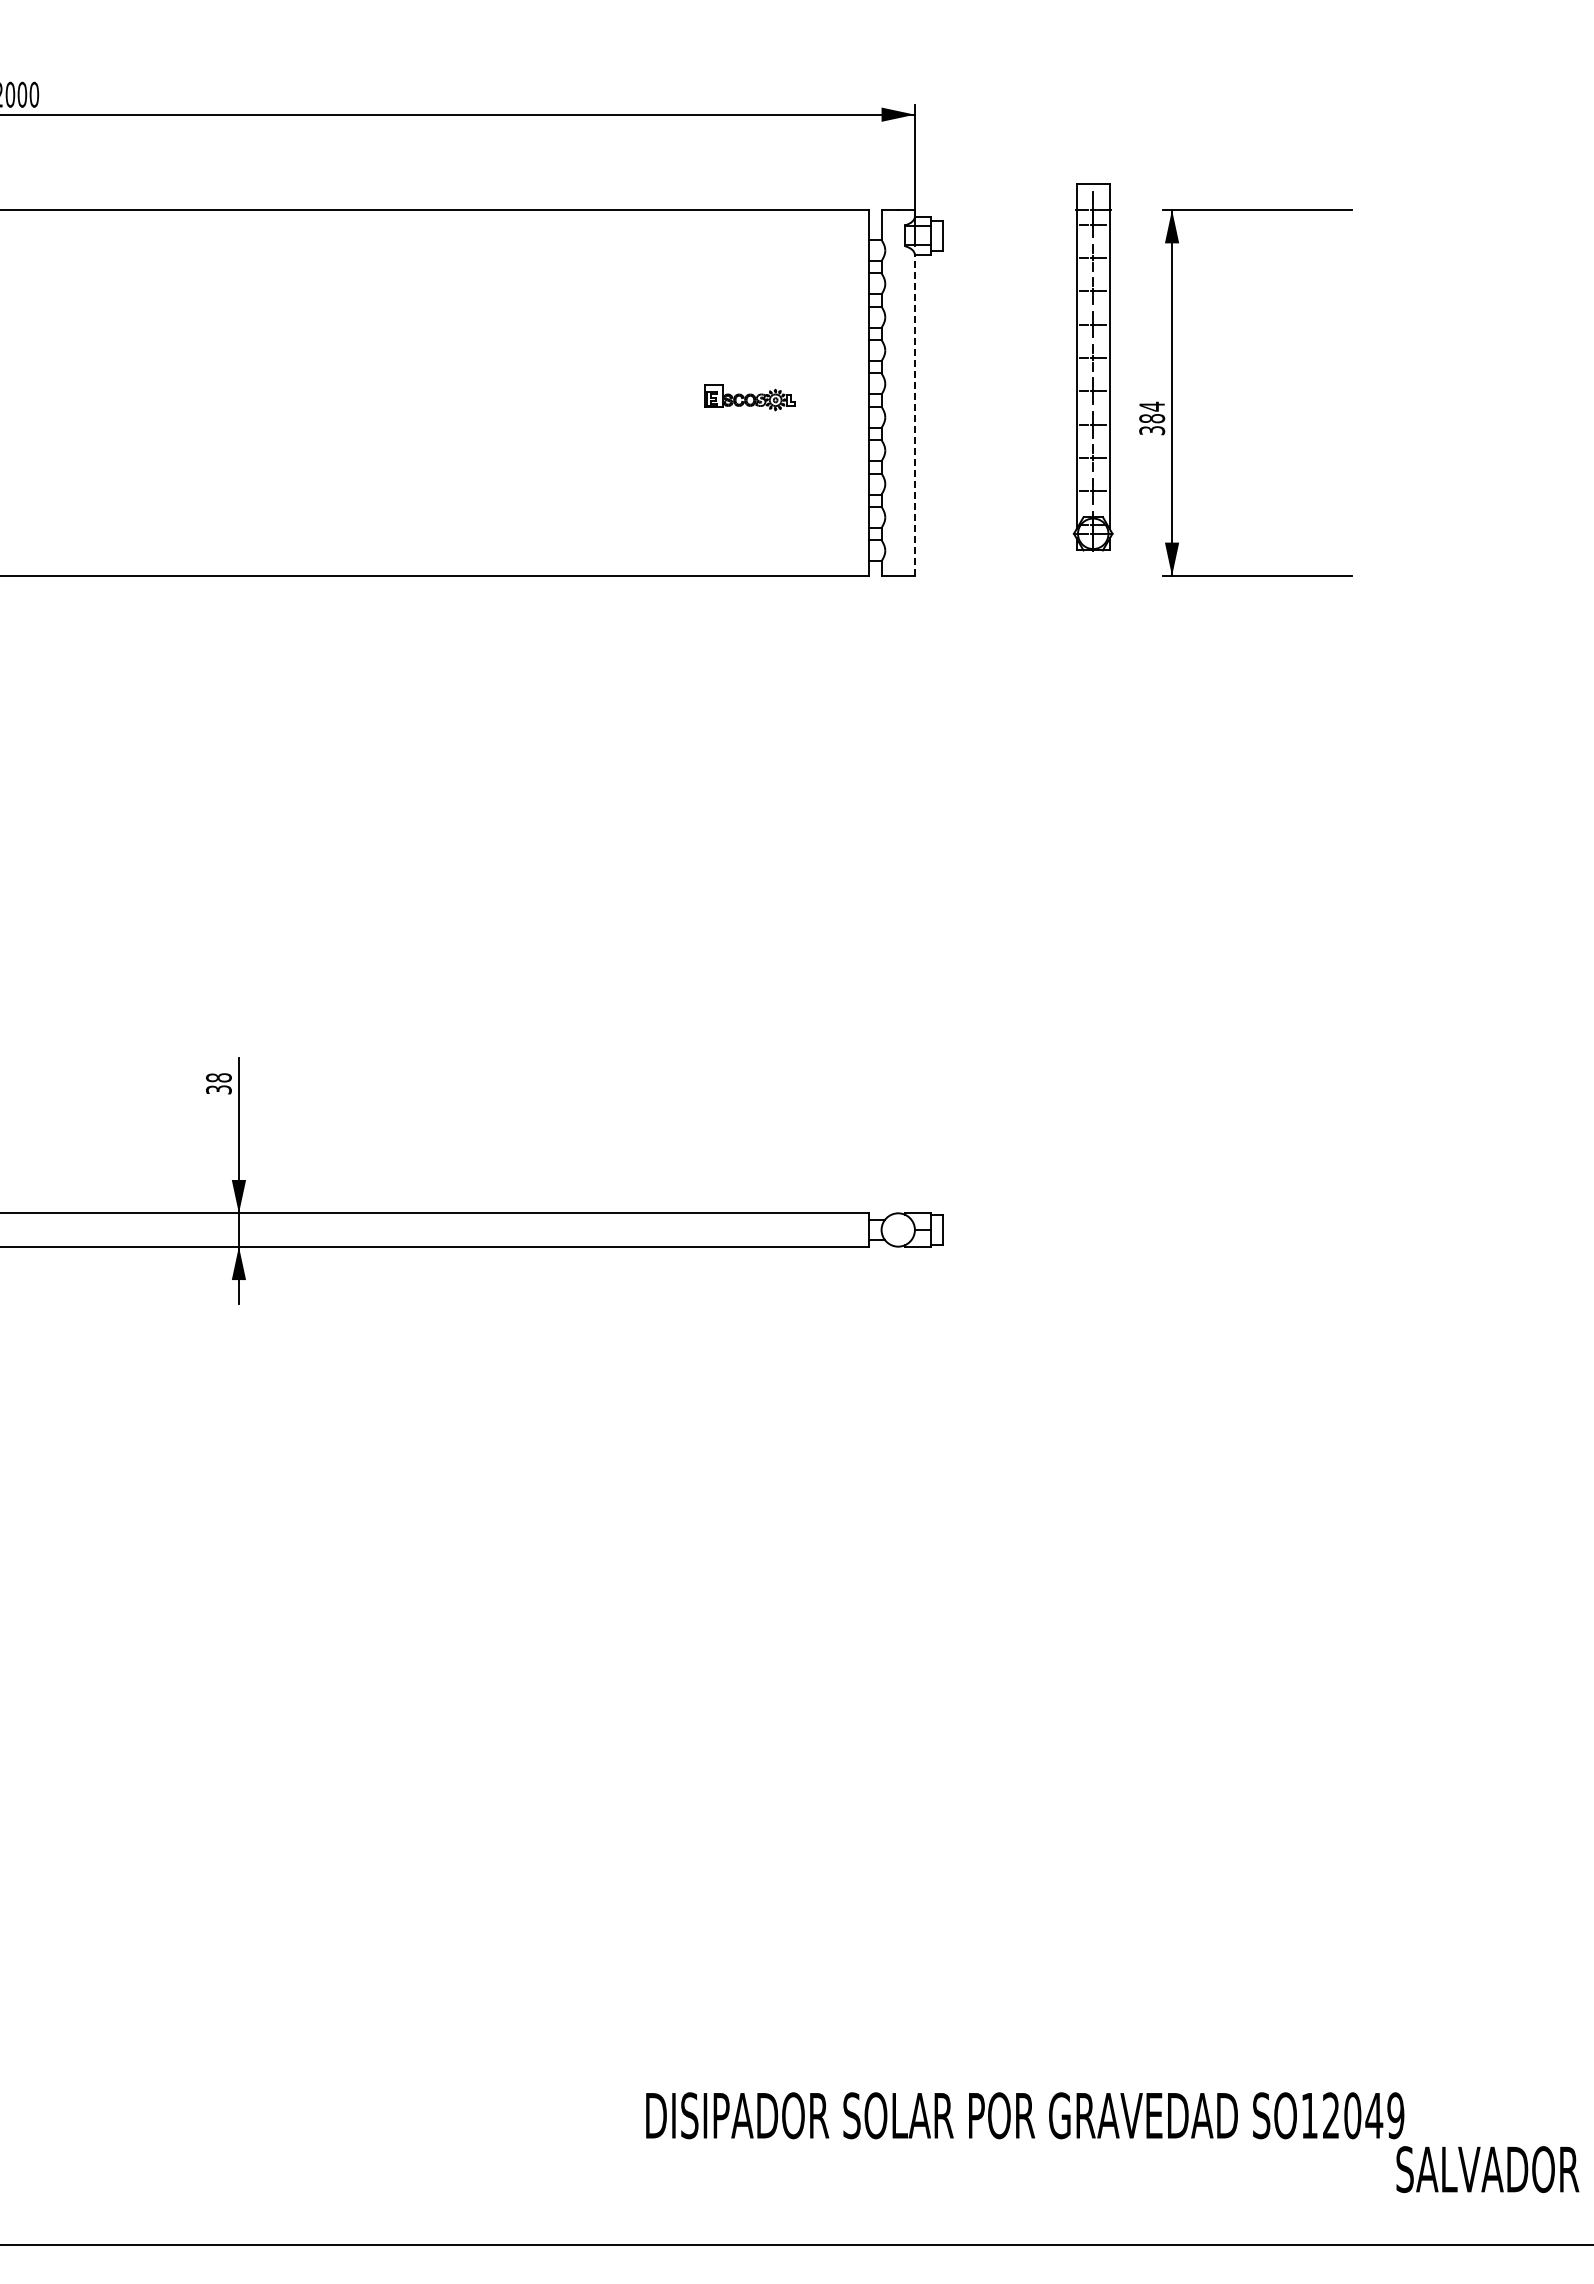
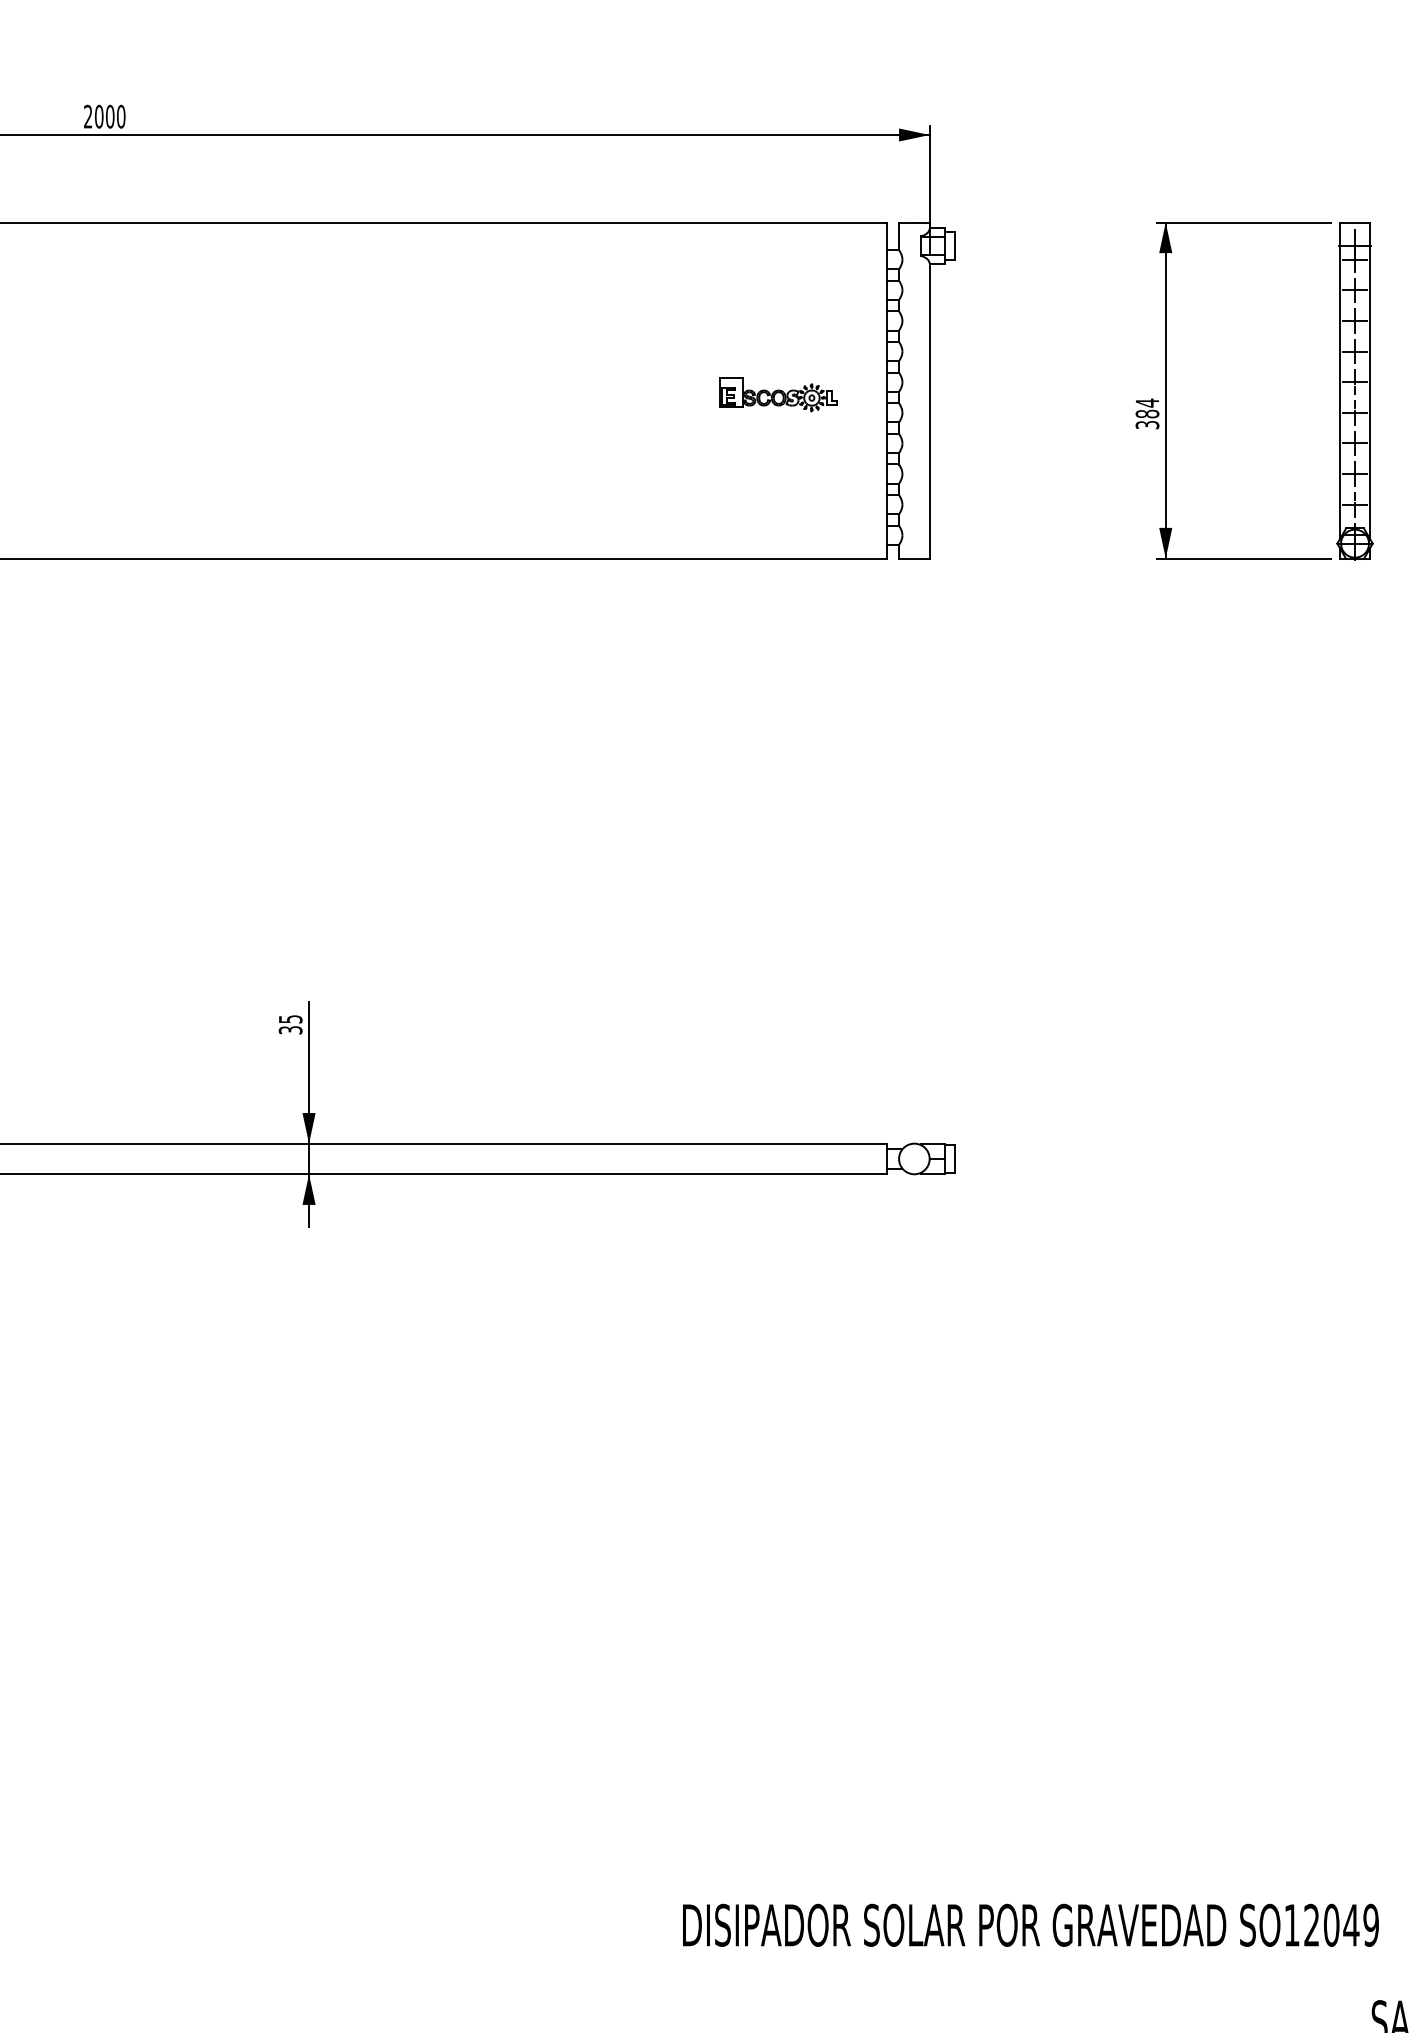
part: (1092, 367) -> (1354, 390), moved
part: (749, 397) -> (777, 394), size x1.43
line: (914, 415) -> (929, 411), dashed -> solid
text: (218, 1077) -> (290, 1018), 38 -> 35
text: (1025, 2115) -> (1031, 1925), moved

